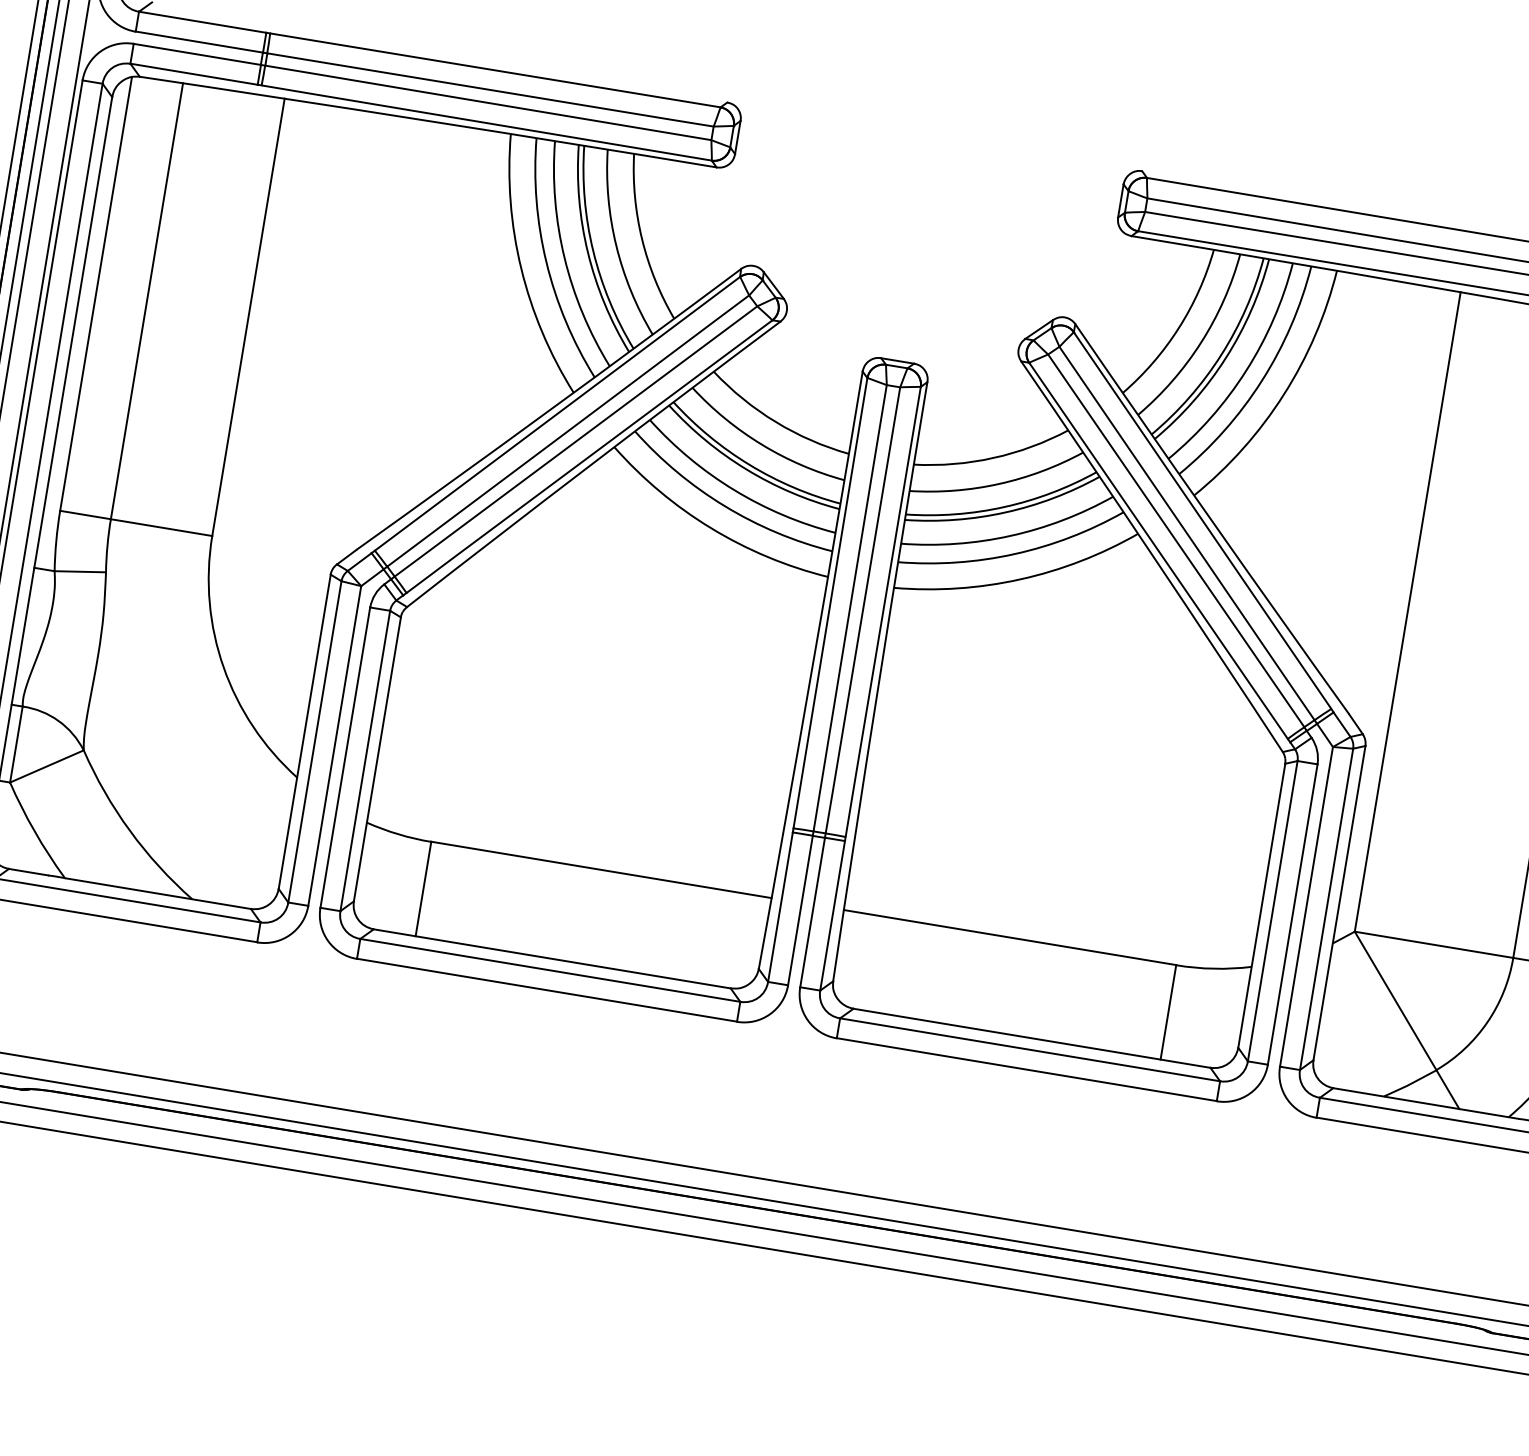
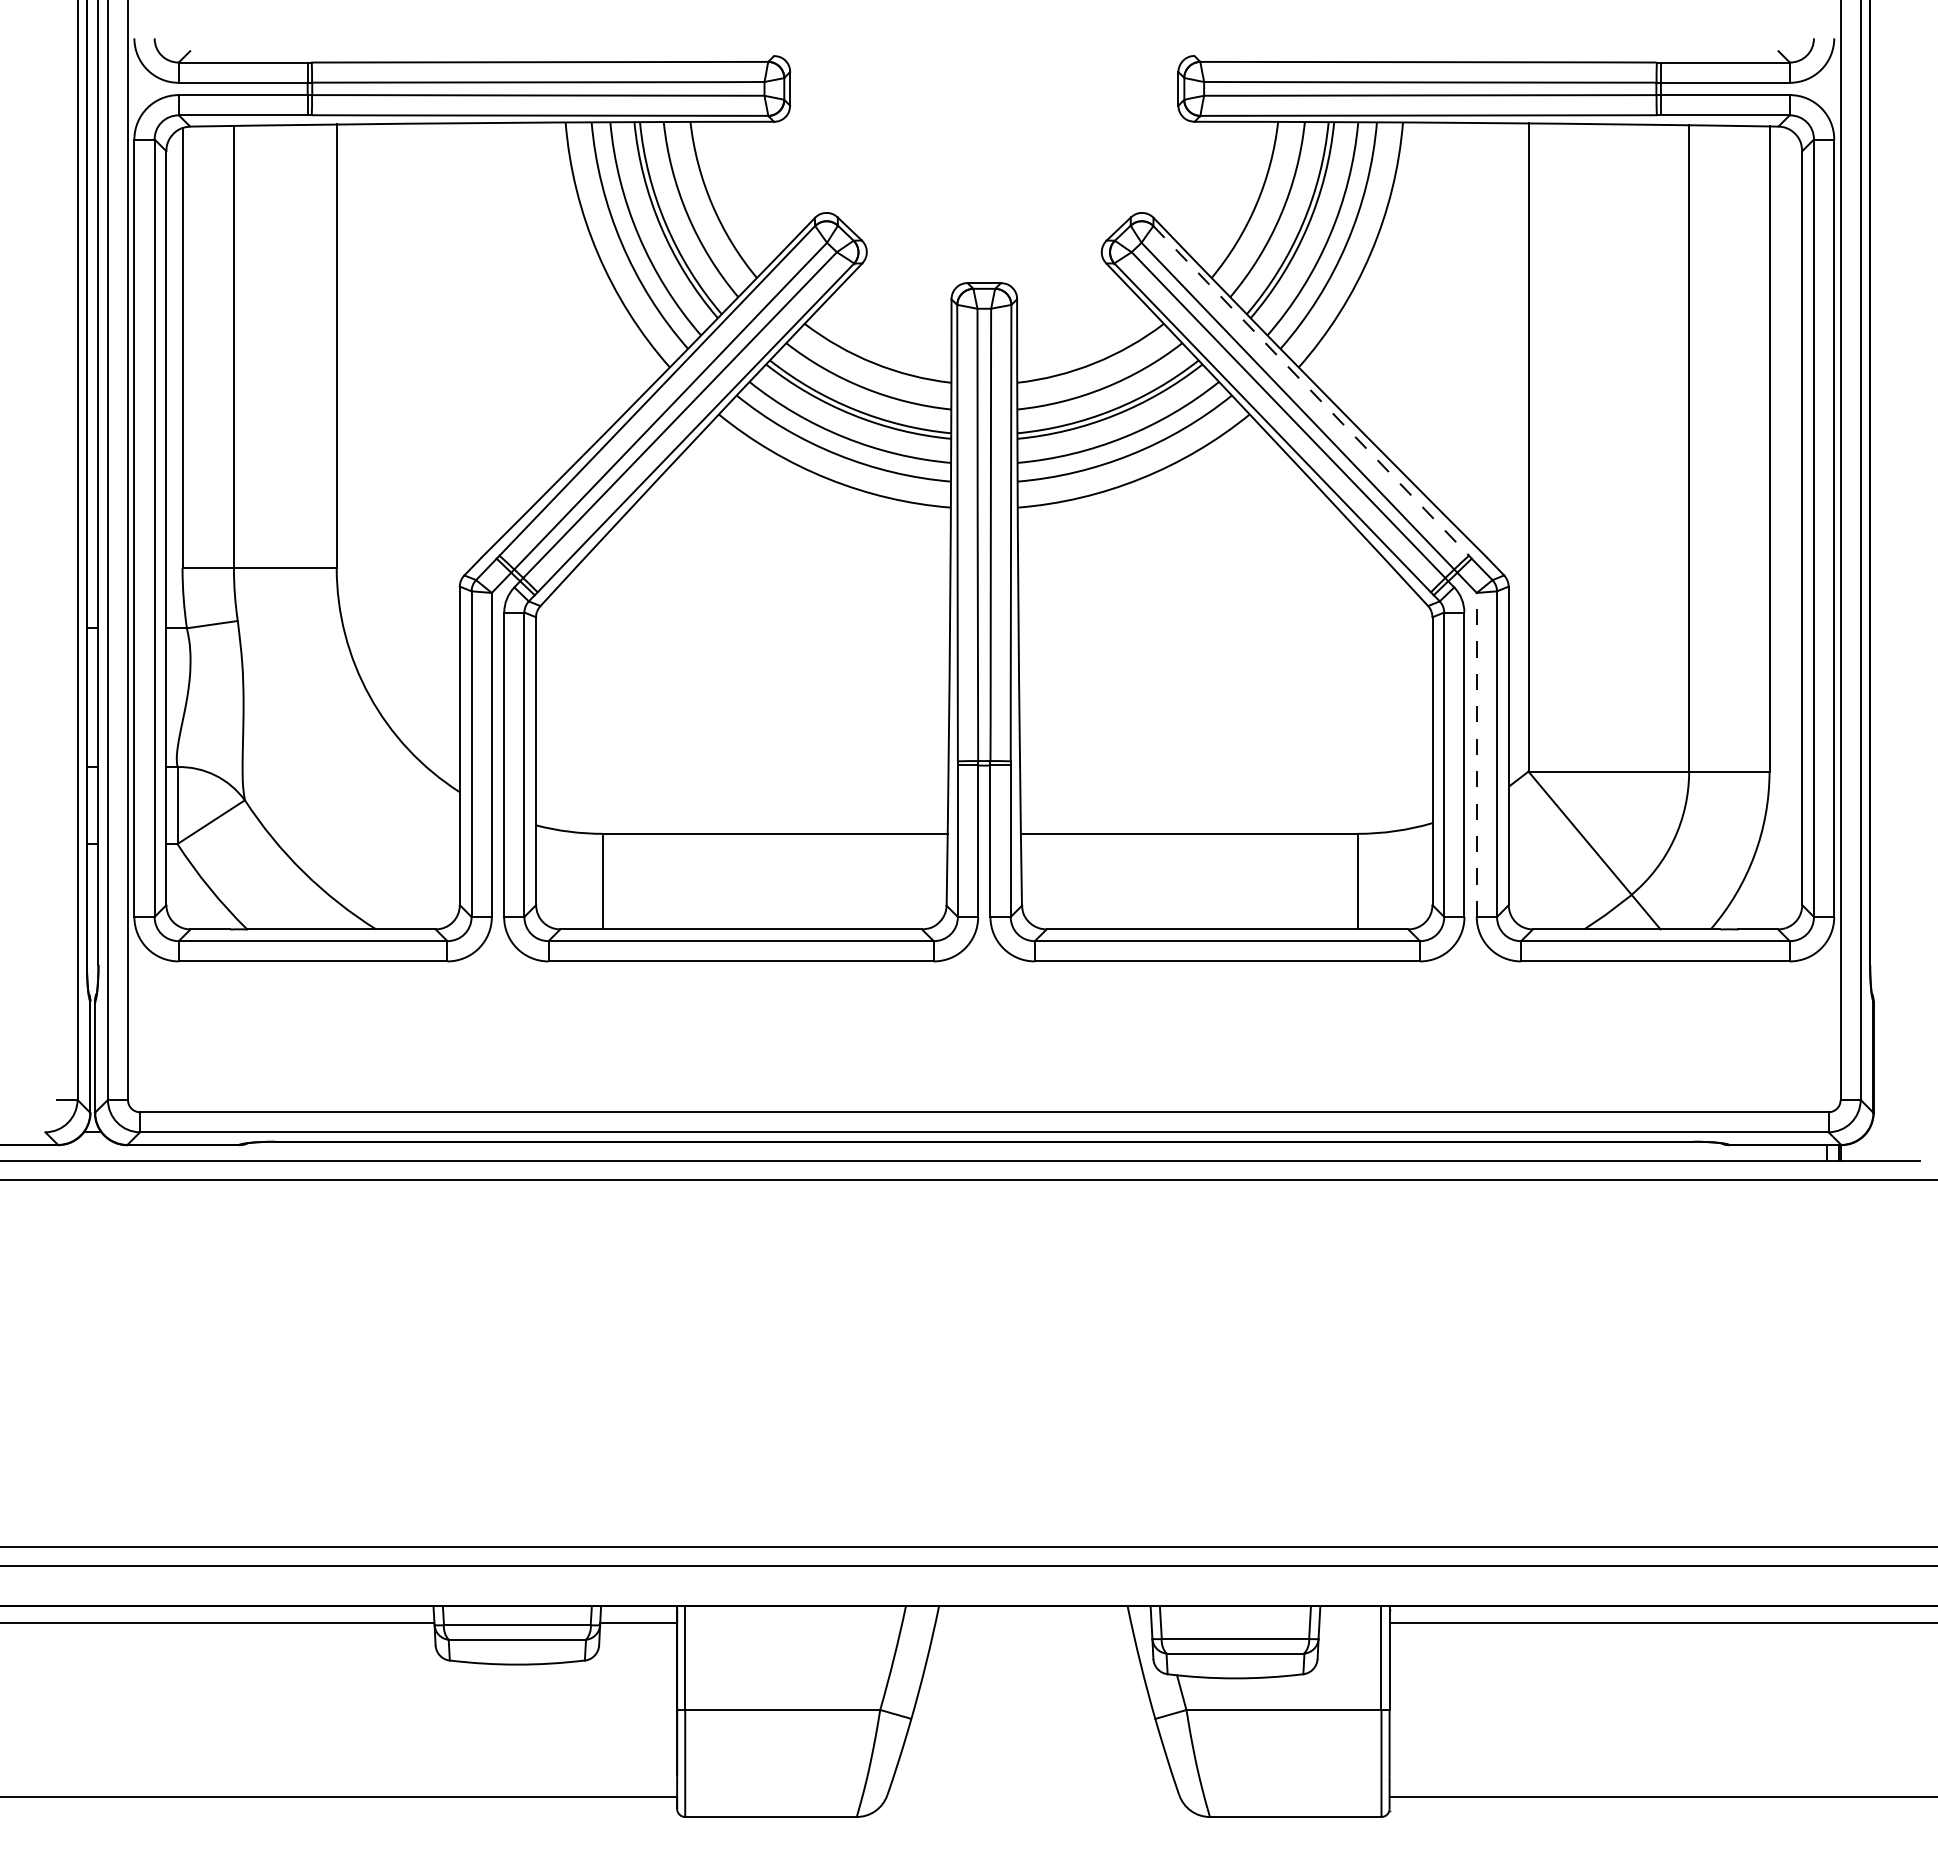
line: (1203, 521) -> (1312, 391), solid -> dashed
line: (1306, 906) -> (1476, 754), solid -> dashed

